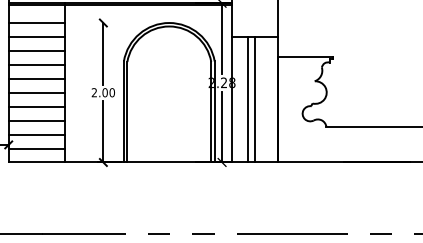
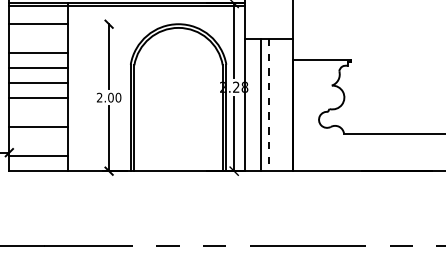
line: (36, 36) -> (38, 38), removed
line: (254, 99) -> (268, 104), solid -> dashed
line: (36, 106) -> (38, 112), removed
line: (36, 134) -> (38, 141), removed

